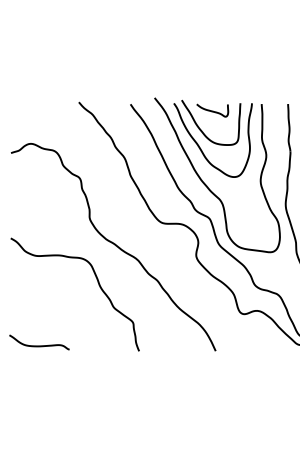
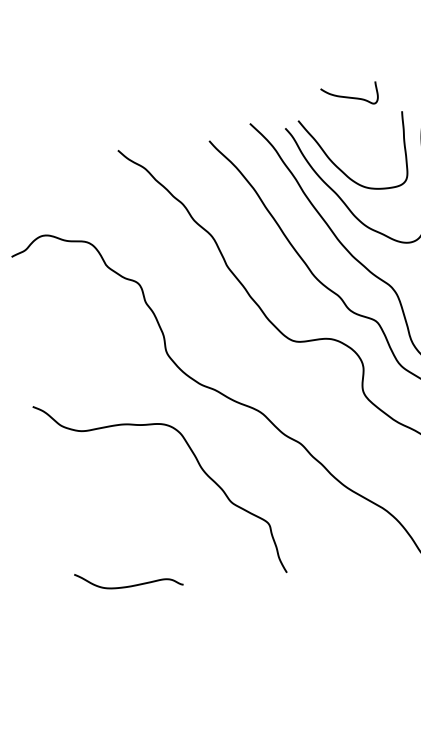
curve: (212, 110) -> (349, 95), moved
curve: (39, 345) -> (129, 585), moved

